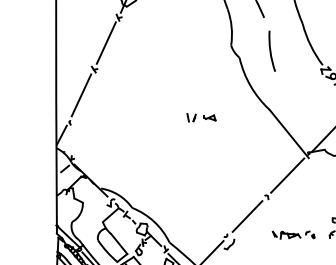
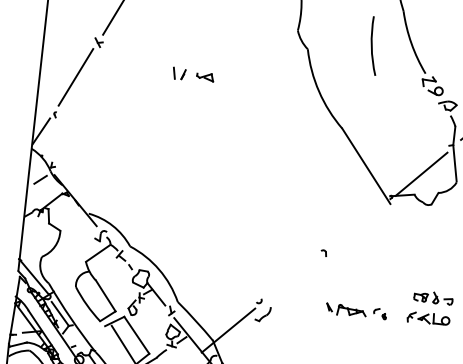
arc: (271, 50) -> (373, 44), moved
part: (201, 117) -> (193, 75), moved
line: (287, 175) -> (357, 225), removed
line: (247, 216) -> (293, 277), removed

